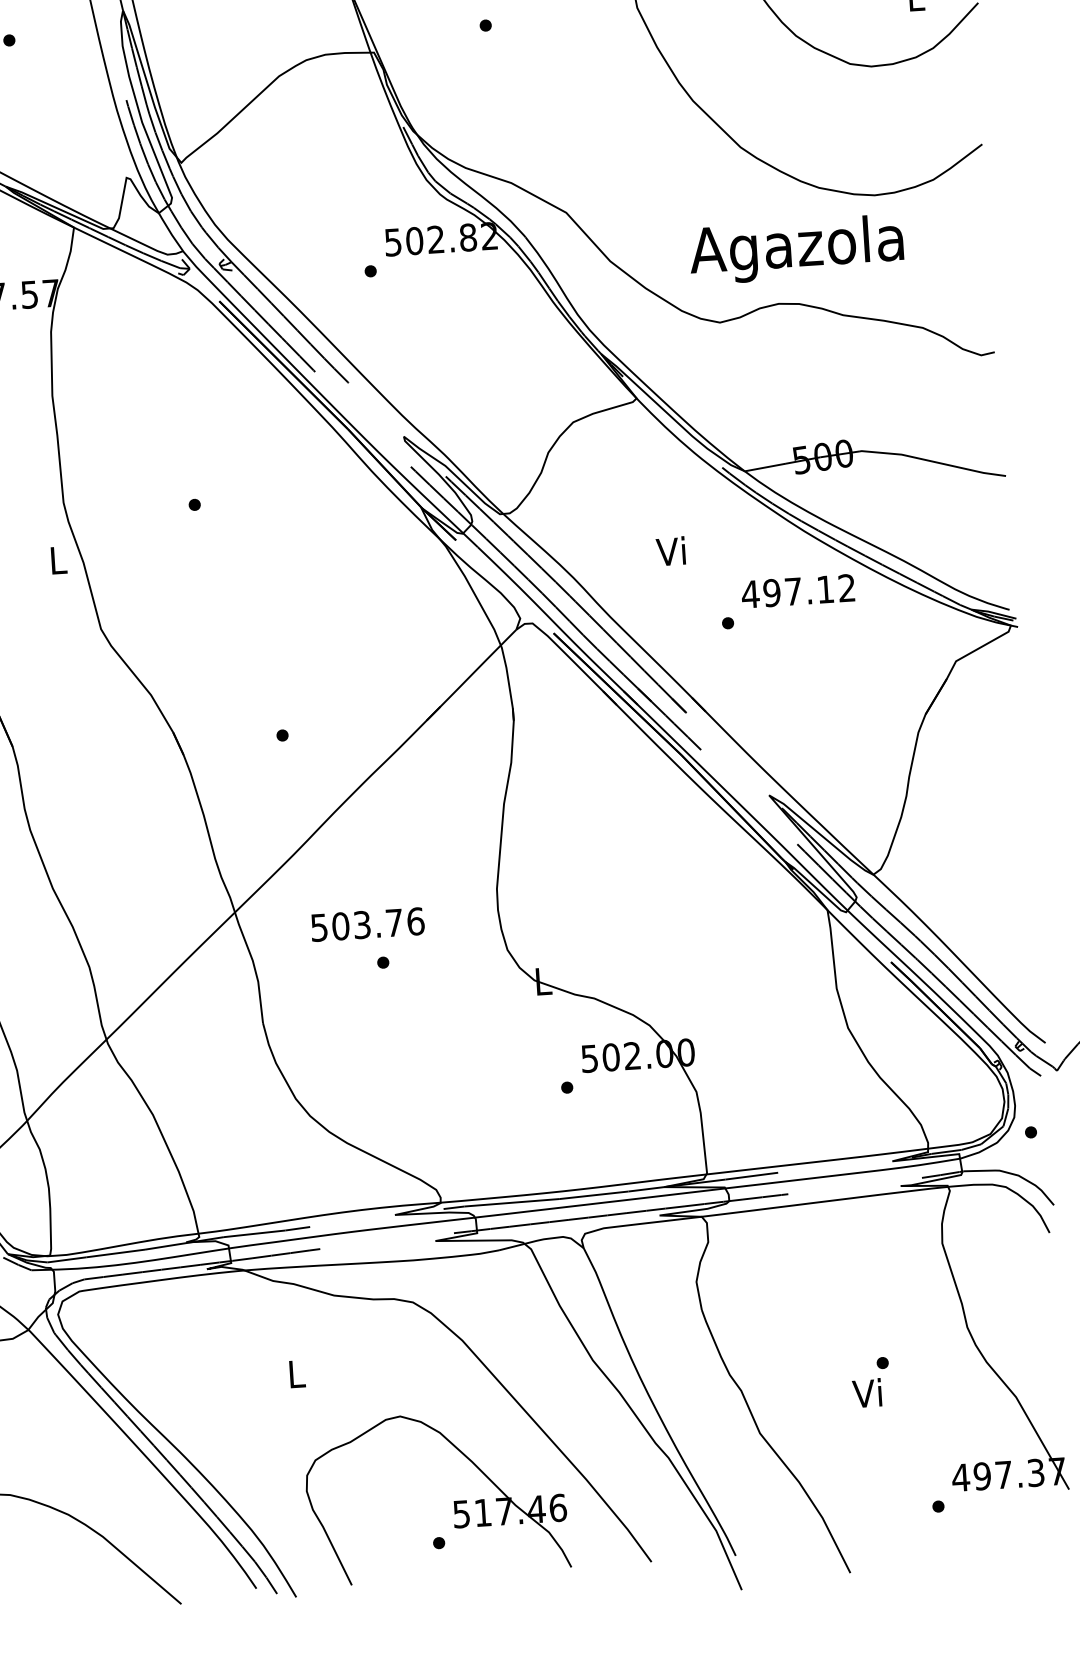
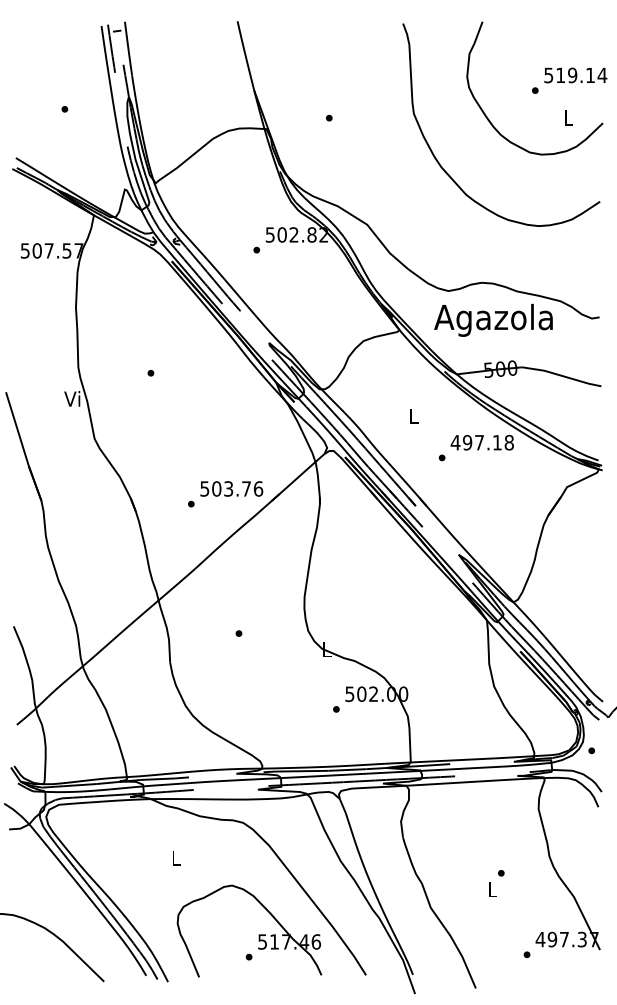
text: (796, 248) -> (493, 319), moved
text: (669, 550) -> (412, 415), Vi -> L
text: (56, 559) -> (72, 398), L -> Vi
text: (845, 587) -> (508, 442), 497.12 -> 497.18
text: (367, 923) -> (231, 488), moved
text: (866, 1393) -> (491, 889), Vi -> L

